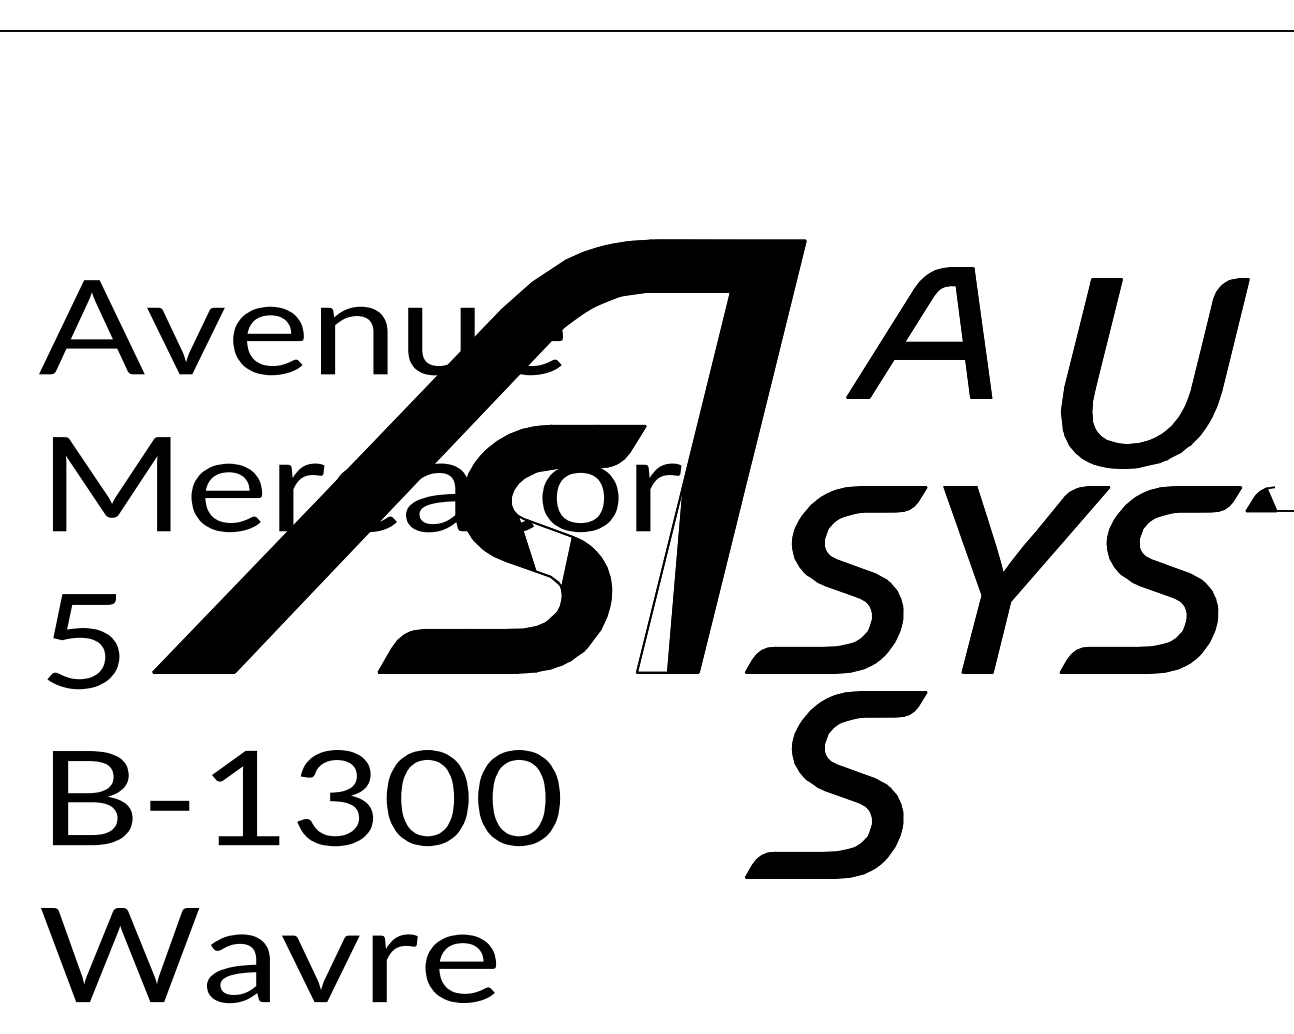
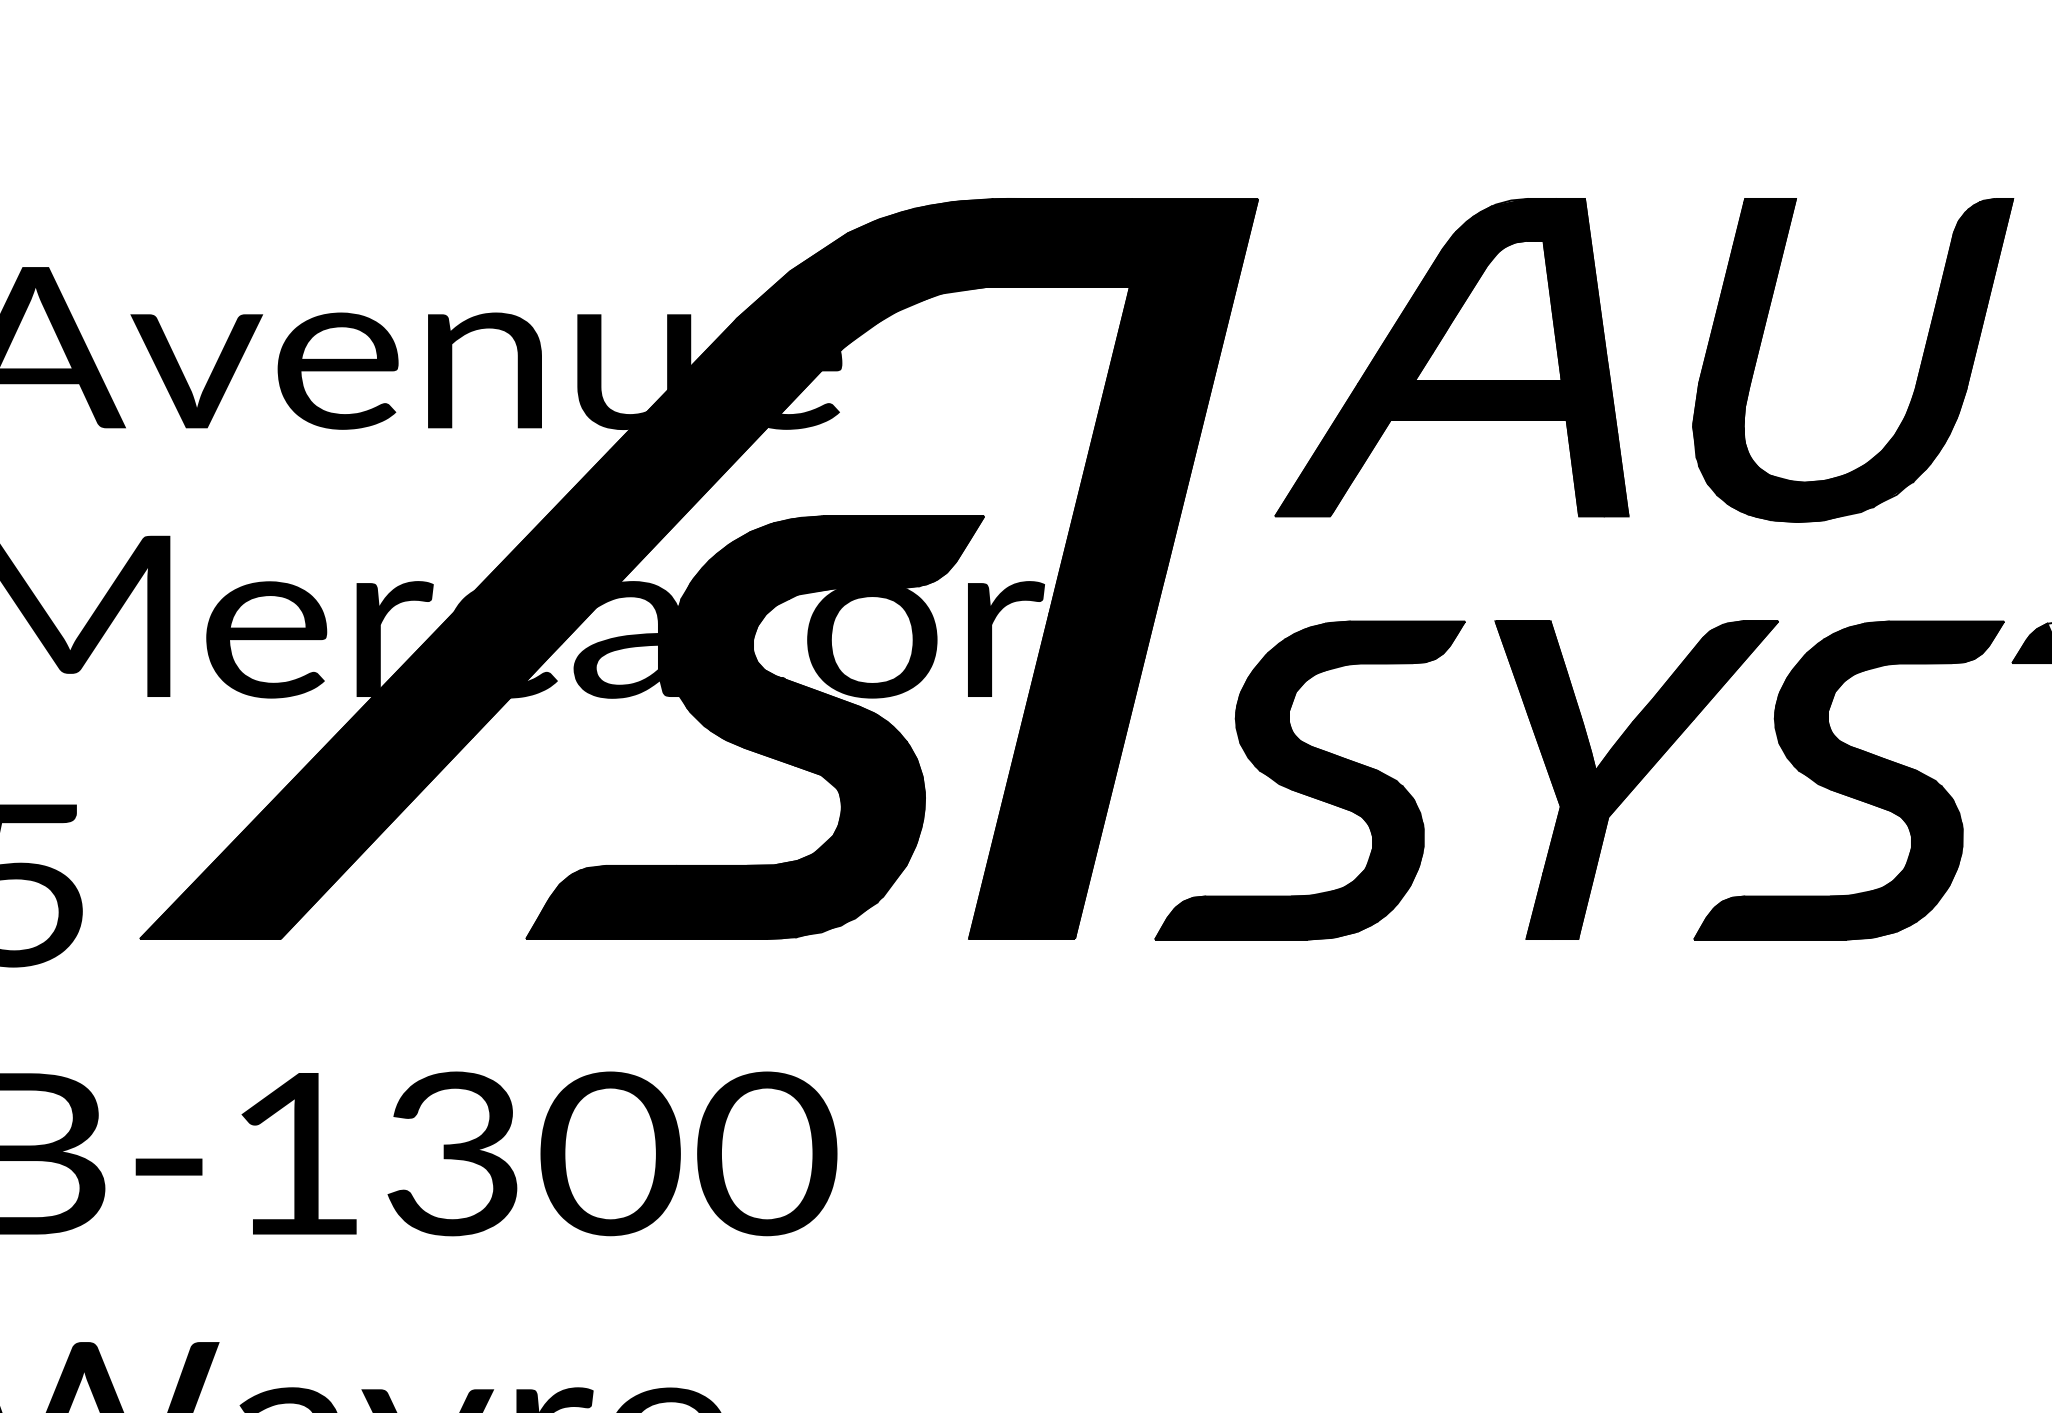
part: (919, 332) -> (1452, 356), size x1.43
part: (1192, 382) -> (1916, 375), moved
fill: (544, 551) -> (810, 731), added
fill: (660, 577) -> (1009, 776), added
part: (836, 784) -> (1310, 1130), removed

